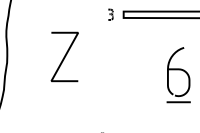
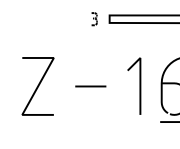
line: (64, 56) -> (37, 85), moved
line: (107, 71) -> (90, 85), added
line: (148, 71) -> (138, 85), added

